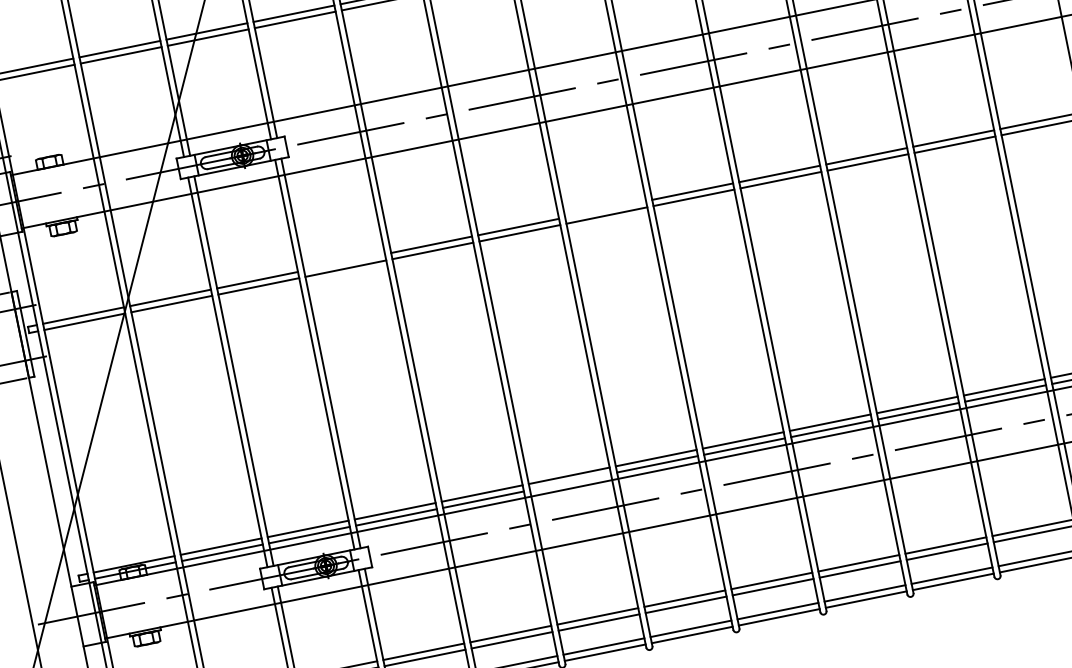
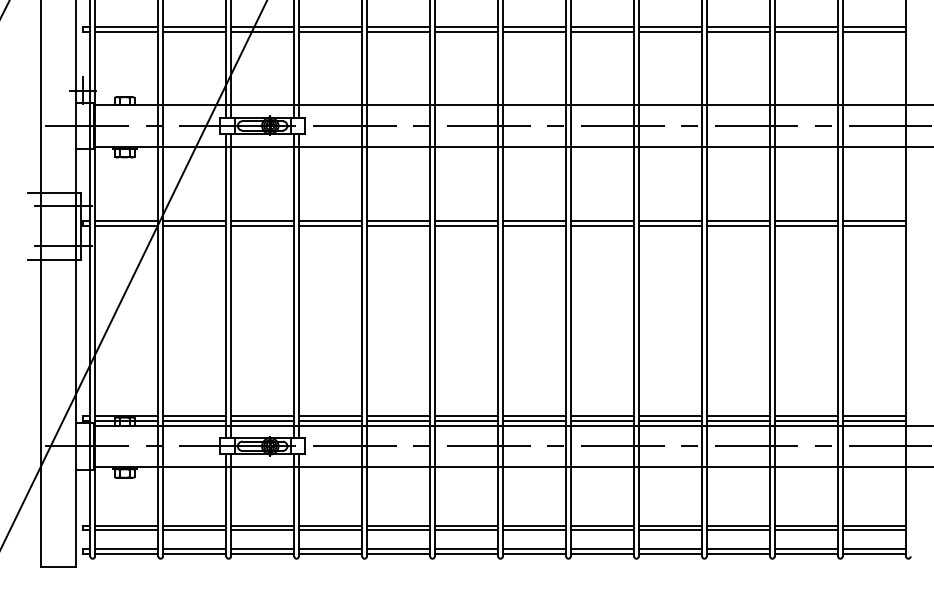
line: (605, 209) -> (534, 221), added
line: (344, 262) -> (330, 221), added
line: (570, 481) -> (466, 420), added

